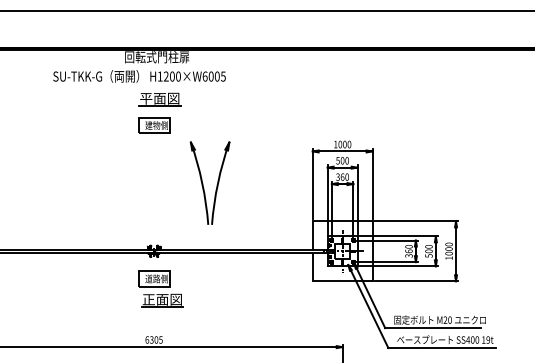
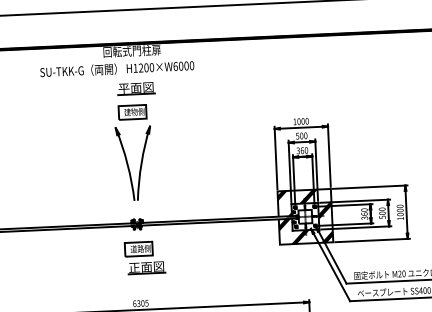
text: (222, 76) -> (191, 65), H1200×W6005 -> H1200×W6000
part: (203, 183) -> (128, 164), moved
hatch: (342, 251) -> (305, 216), added

